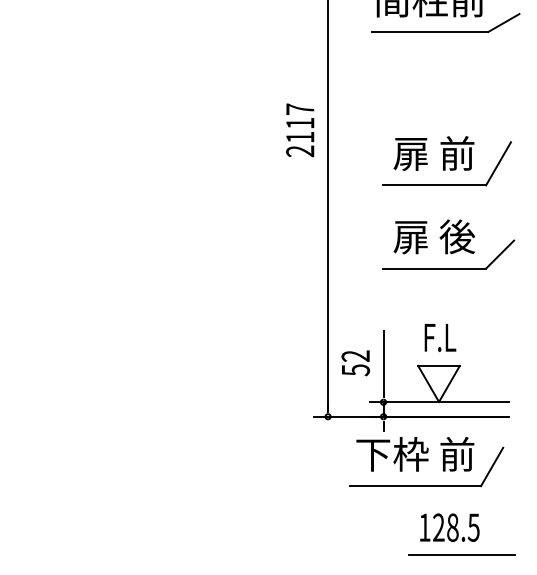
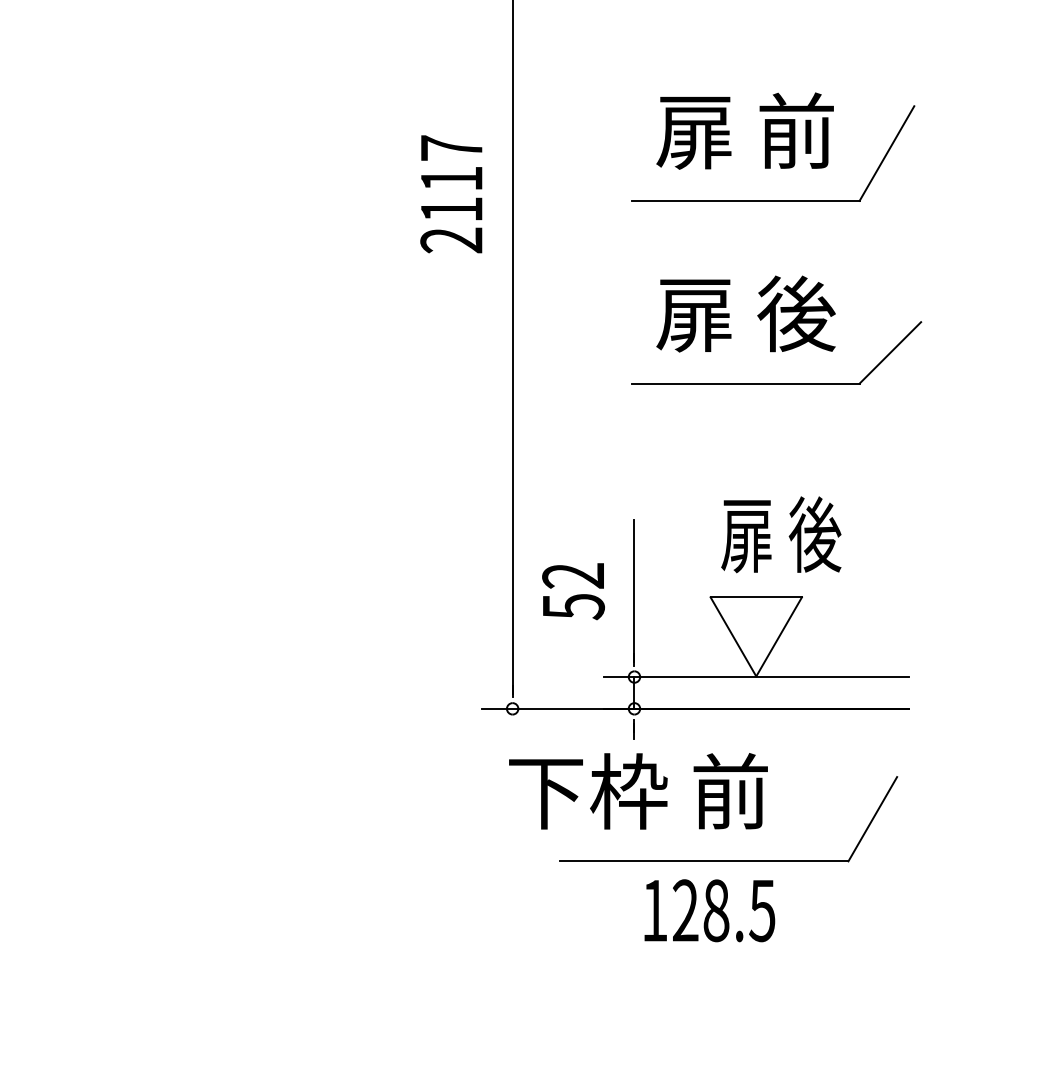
text: (300, 130) -> (452, 194), moved
text: (450, 337) -> (781, 534), F.L -> 扉 後
text: (415, 454) -> (638, 791), moved
text: (449, 527) -> (709, 910), moved
line: (462, 555) -> (807, 1013), removed

